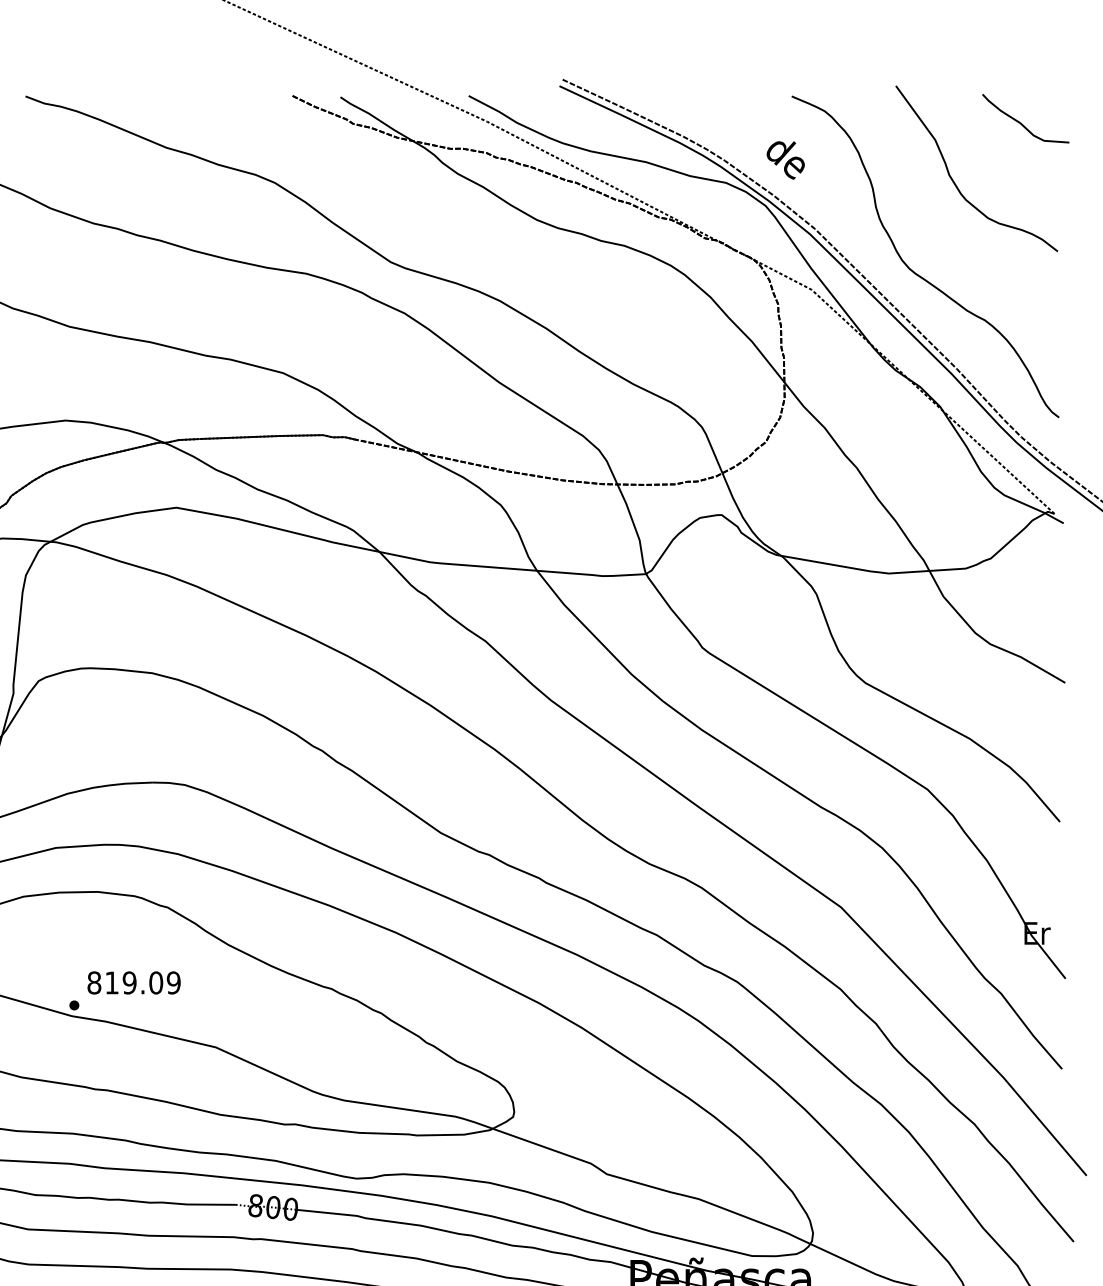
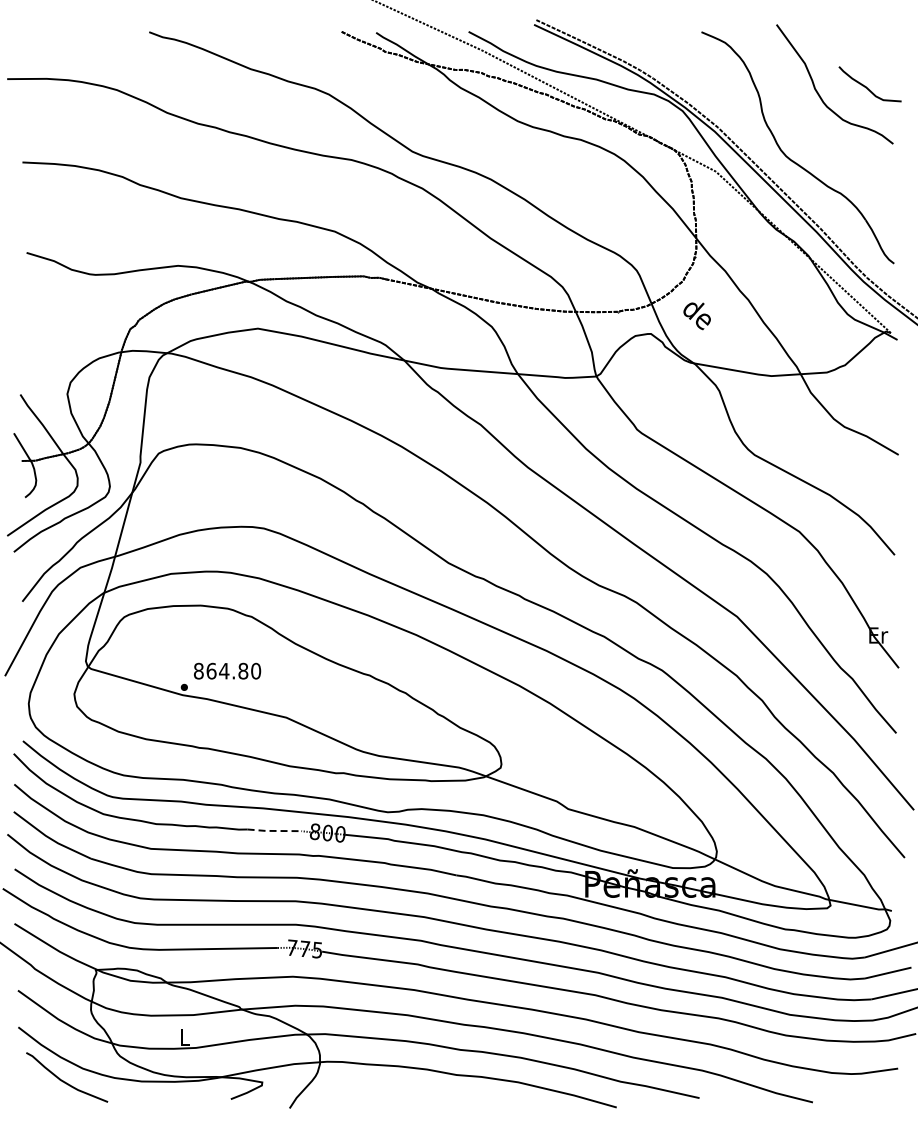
curve: (1020, 121) -> (866, 86), moved
text: (784, 160) -> (696, 316), moved
text: (142, 981) -> (233, 670), 819.09 -> 864.80
line: (199, 1203) -> (274, 830), solid -> dashed

